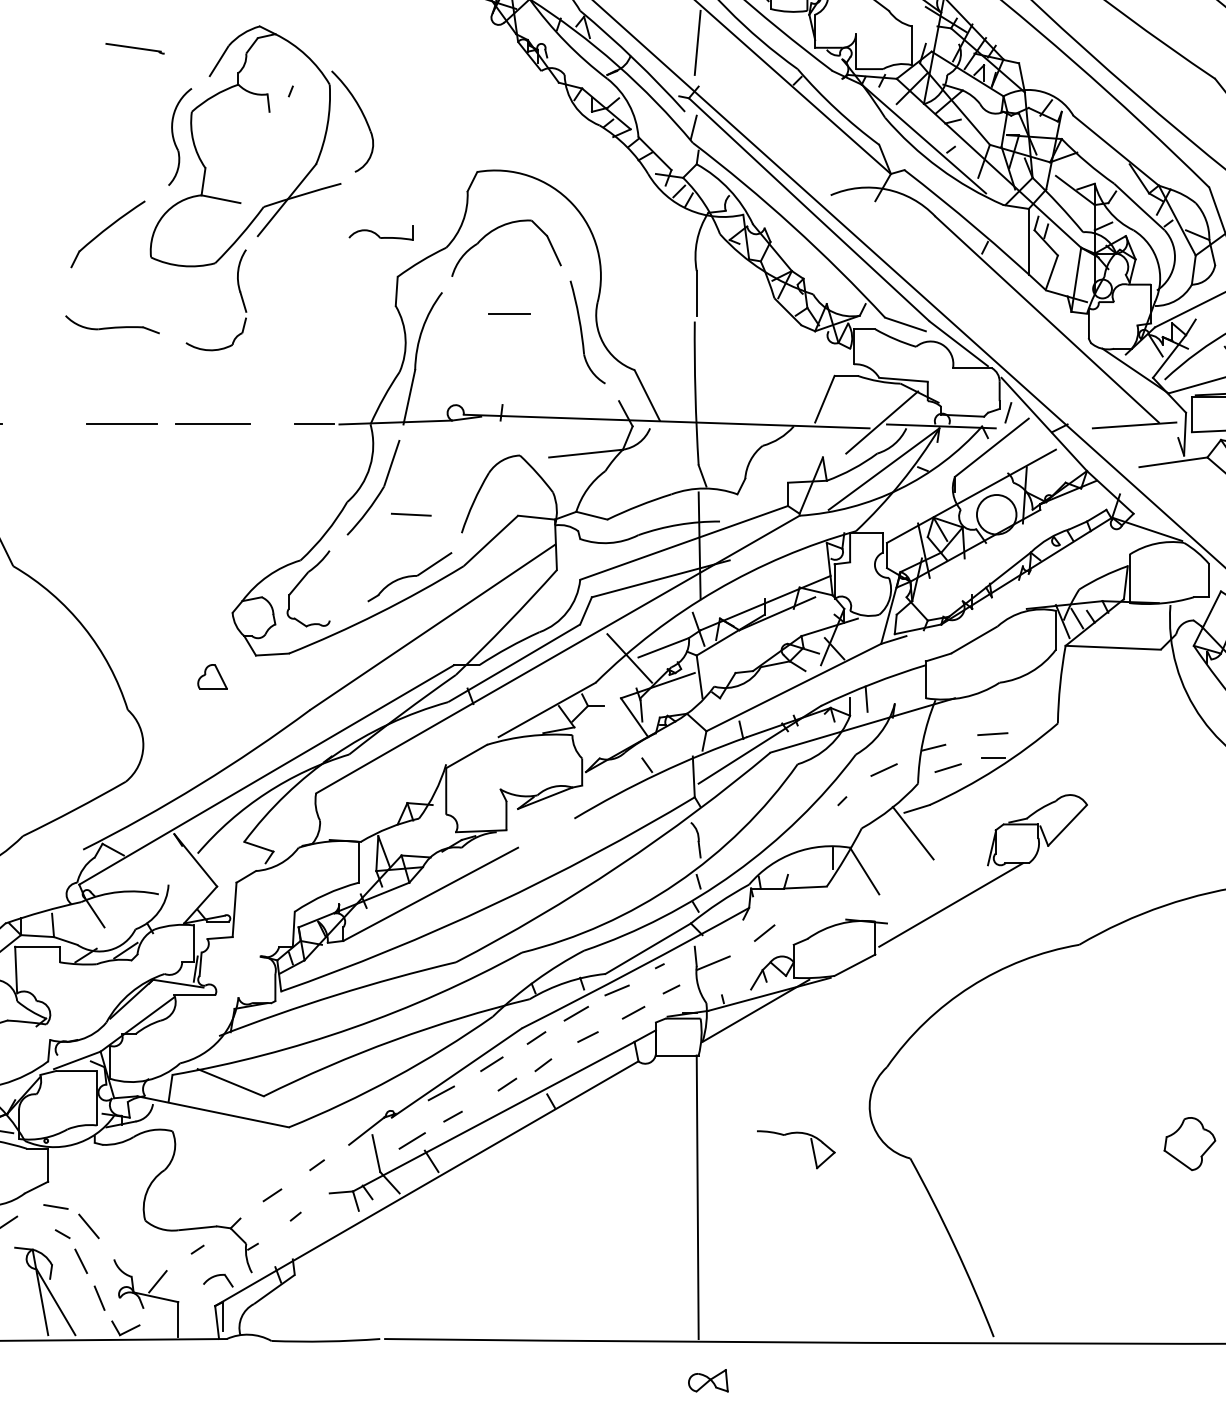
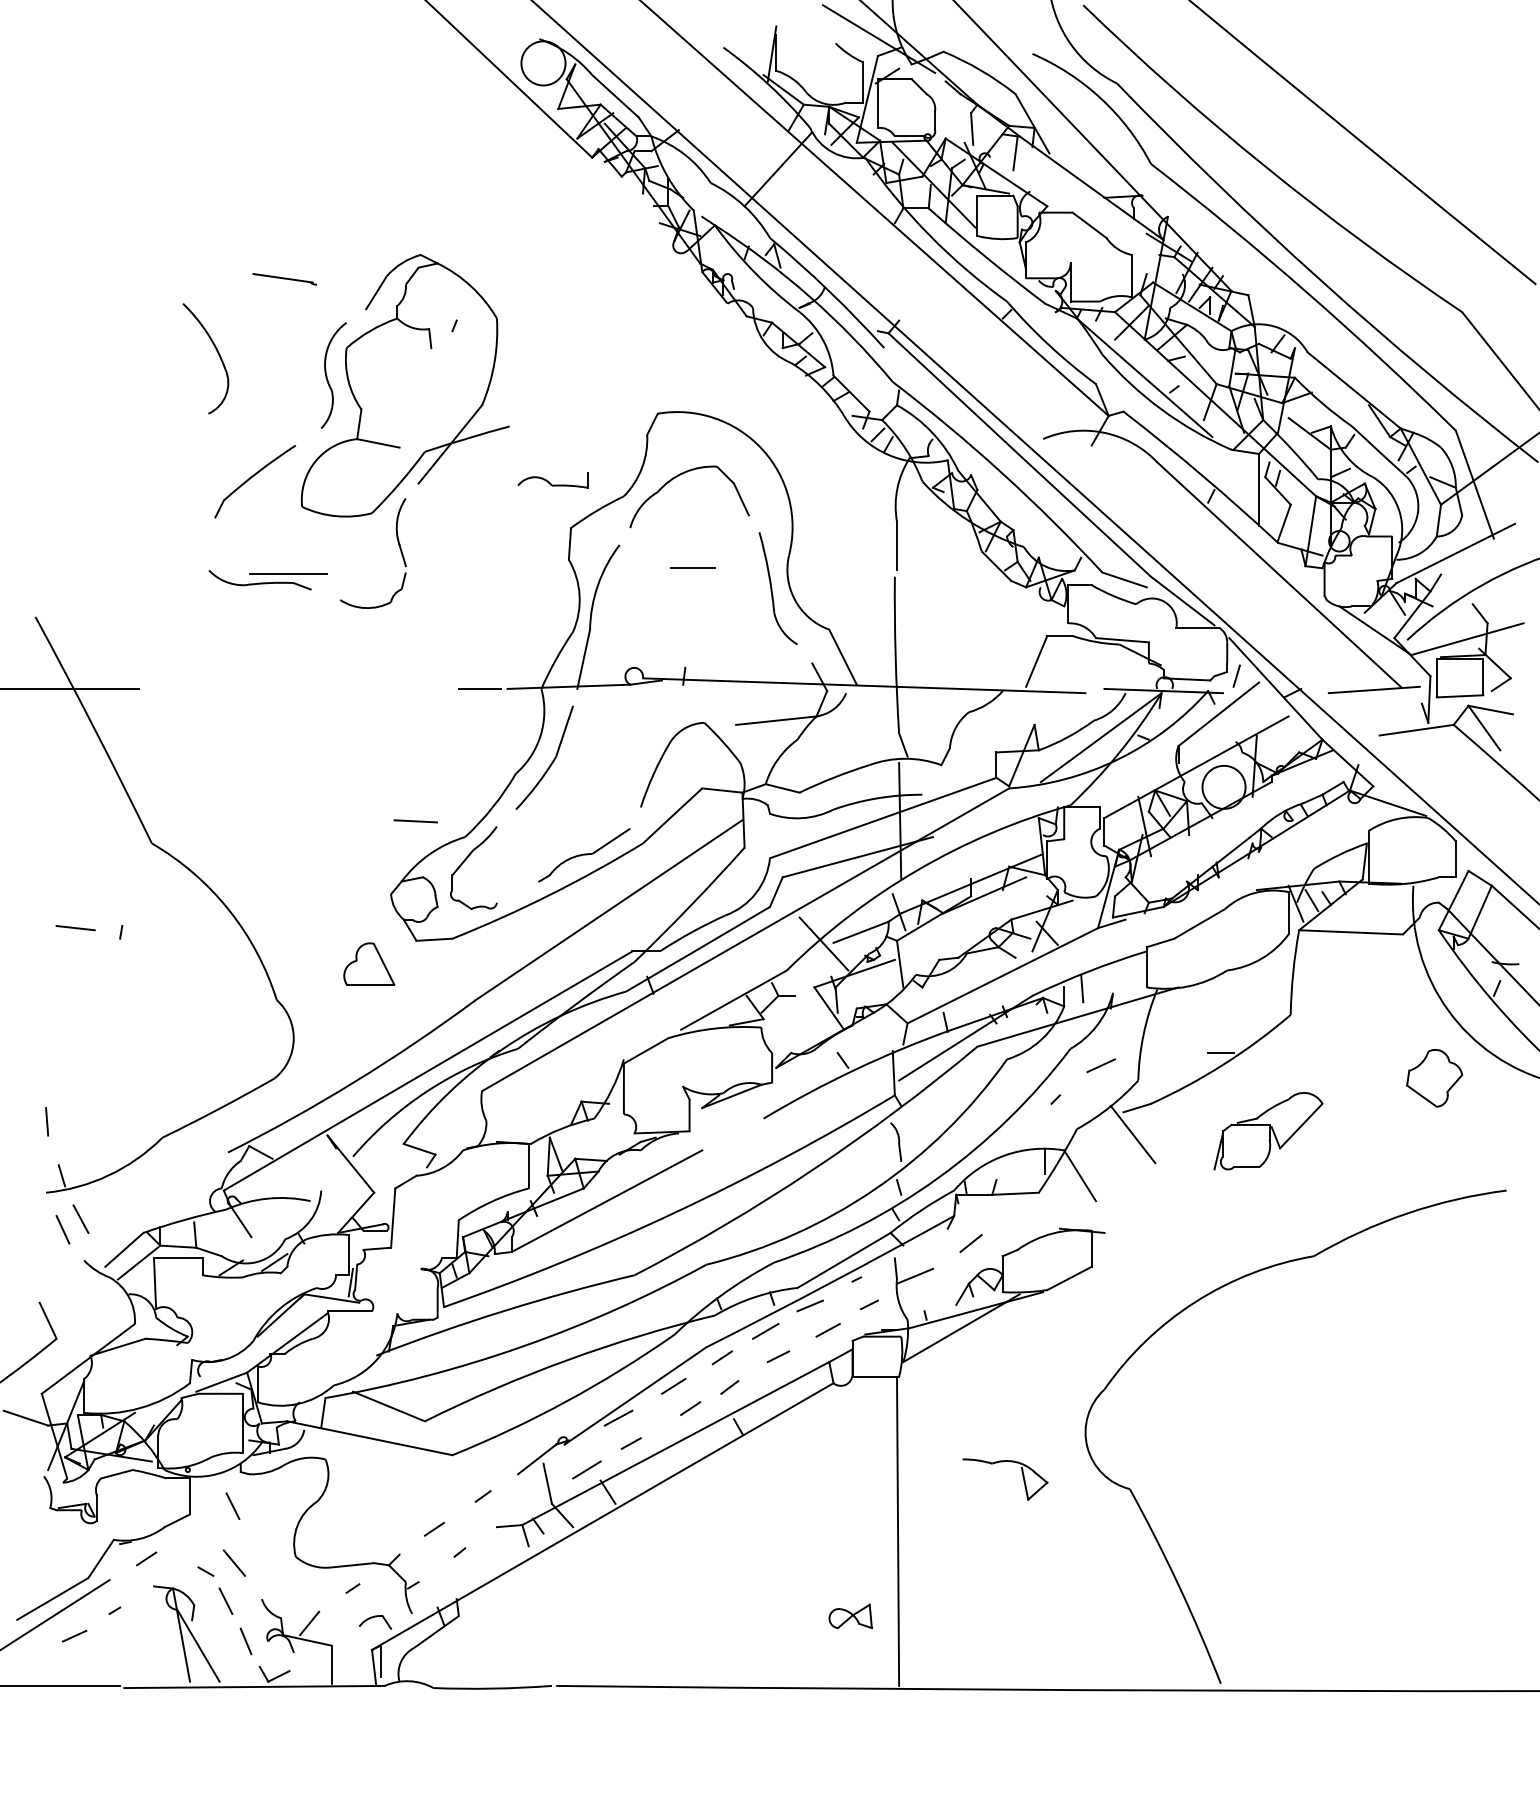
line: (697, 42) -> (897, 272), removed
part: (363, 116) -> (217, 353), moved
line: (693, 126) -> (893, 364), removed
line: (881, 422) -> (1098, 686), removed
line: (122, 424) -> (288, 573), moved
line: (212, 424) -> (369, 688), removed
line: (410, 514) -> (415, 821), moved
part: (211, 676) -> (368, 963), size x1.6
line: (992, 734) -> (1219, 1026), removed
line: (932, 747) -> (1154, 1041), removed
line: (947, 768) -> (1170, 1063), removed
line: (950, 904) -> (1173, 1212), removed
part: (1189, 1144) -> (1434, 1078), moved
line: (87, 1173) -> (232, 1505), added
line: (55, 1206) -> (198, 1541), removed
part: (708, 1380) -> (850, 1616), moved

